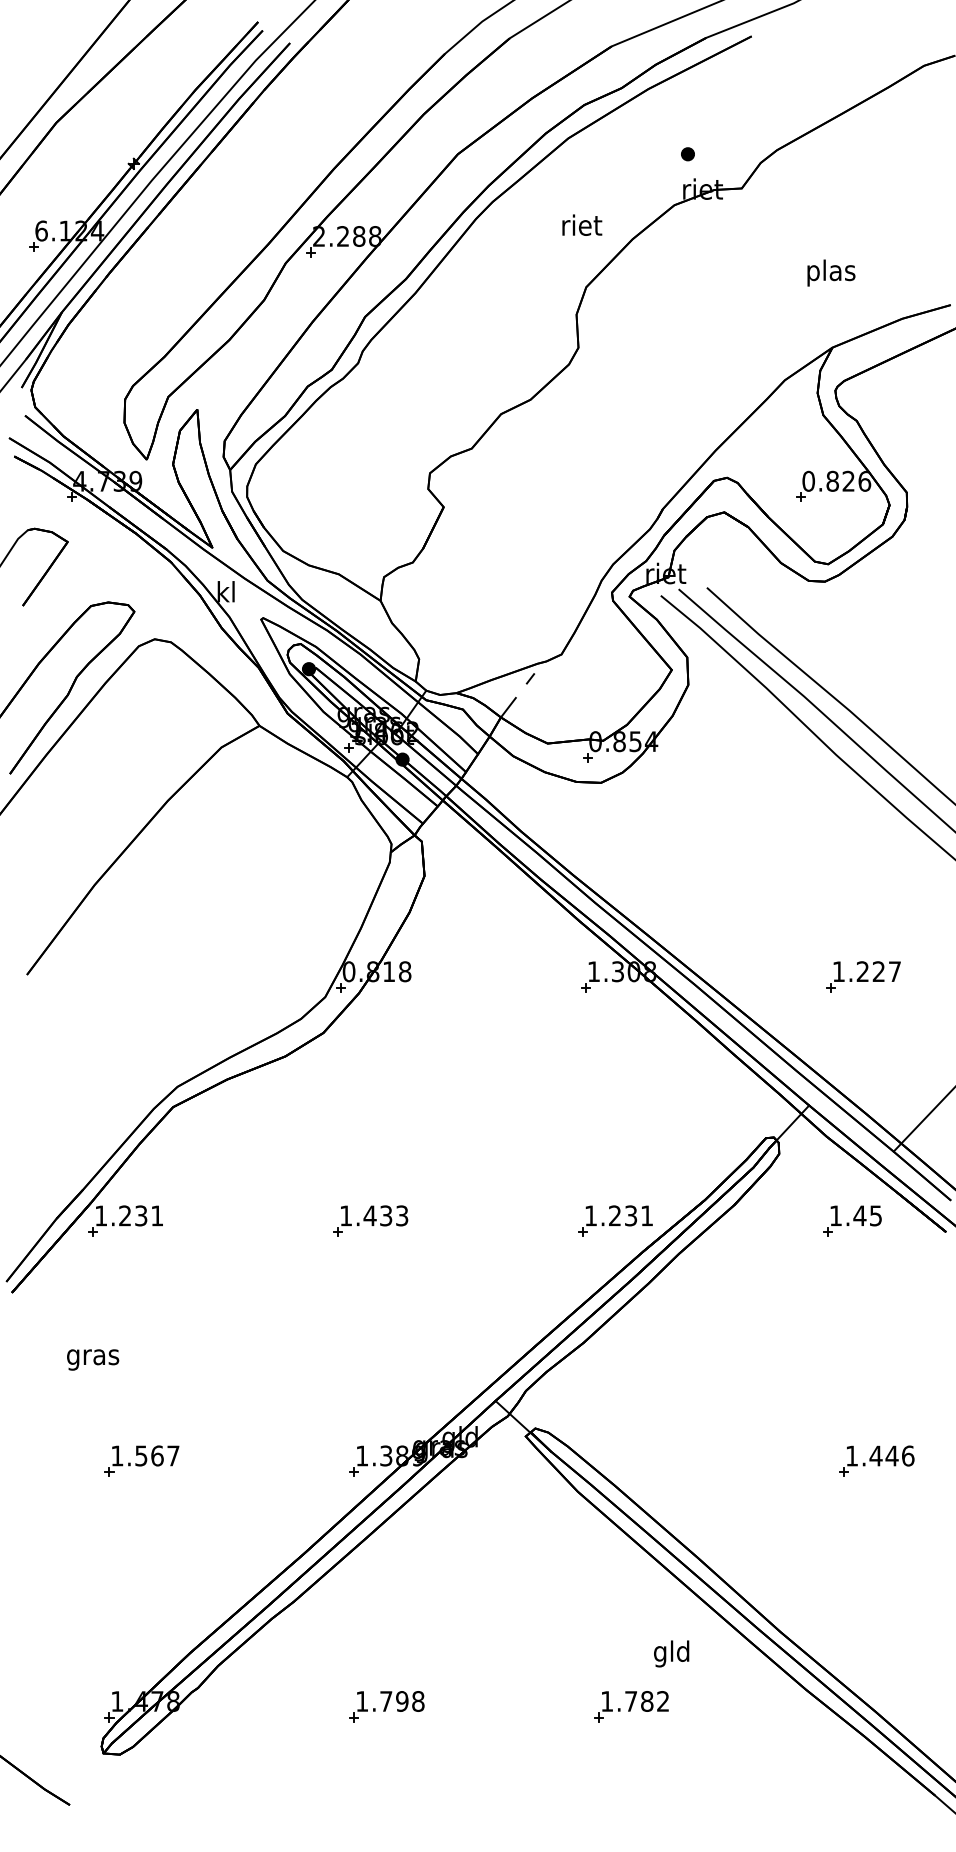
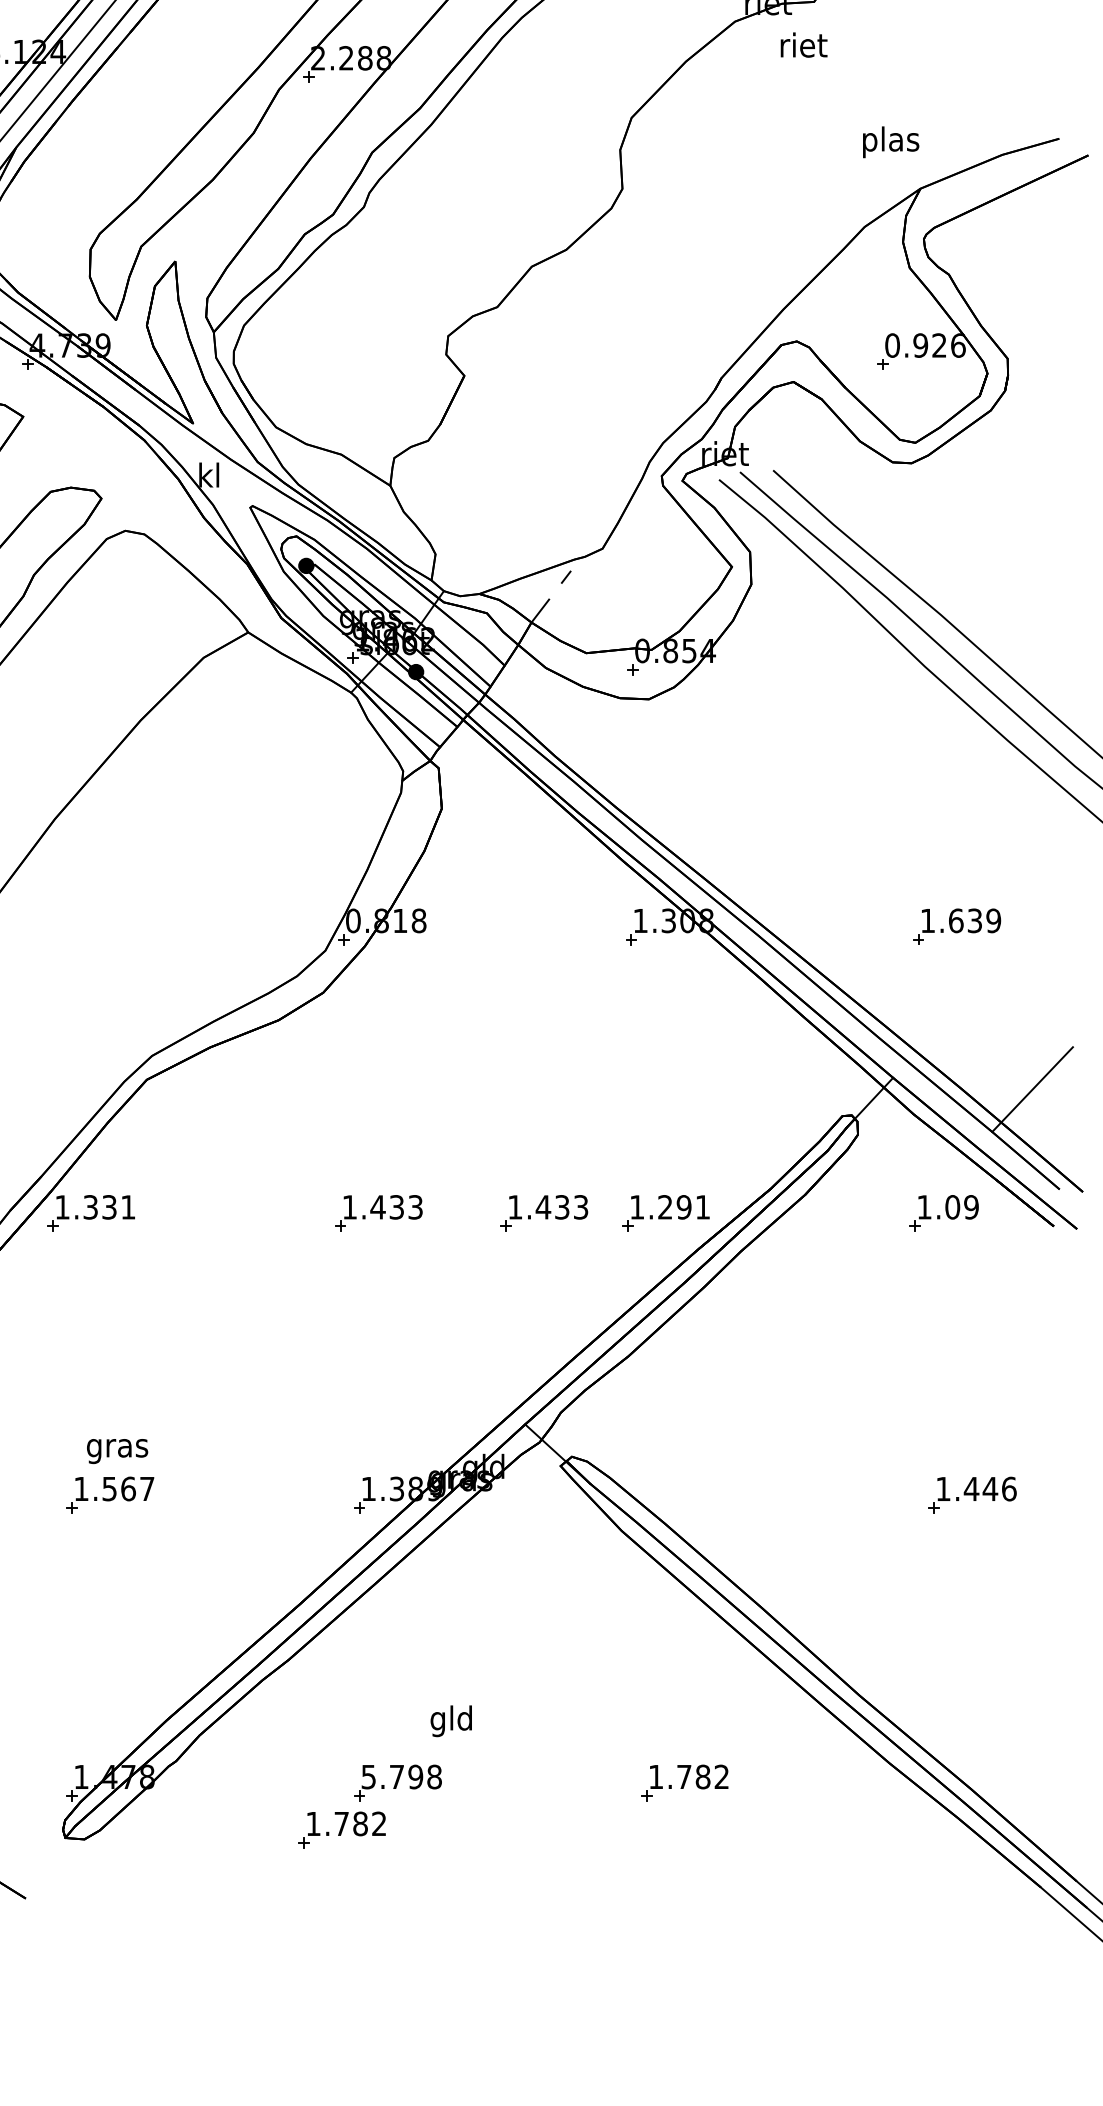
text: (582, 224) -> (804, 44), moved
text: (831, 272) -> (891, 141), moved
text: (832, 481) -> (920, 345), 0.826 -> 0.926
text: (878, 971) -> (974, 920), 1.227 -> 1.639
text: (125, 1215) -> (91, 1206), 1.231 -> 1.331
text: (630, 1215) -> (683, 1206), 1.231 -> 1.291
text: (867, 1215) -> (961, 1206), 1.45 -> 1.09
part: (511, 1220) -> (543, 1212), added
text: (93, 1359) -> (118, 1450), moved
text: (671, 1653) -> (451, 1720), moved
text: (362, 1701) -> (369, 1777), 1.798 -> 5.798
part: (339, 1746) -> (342, 1829), added

